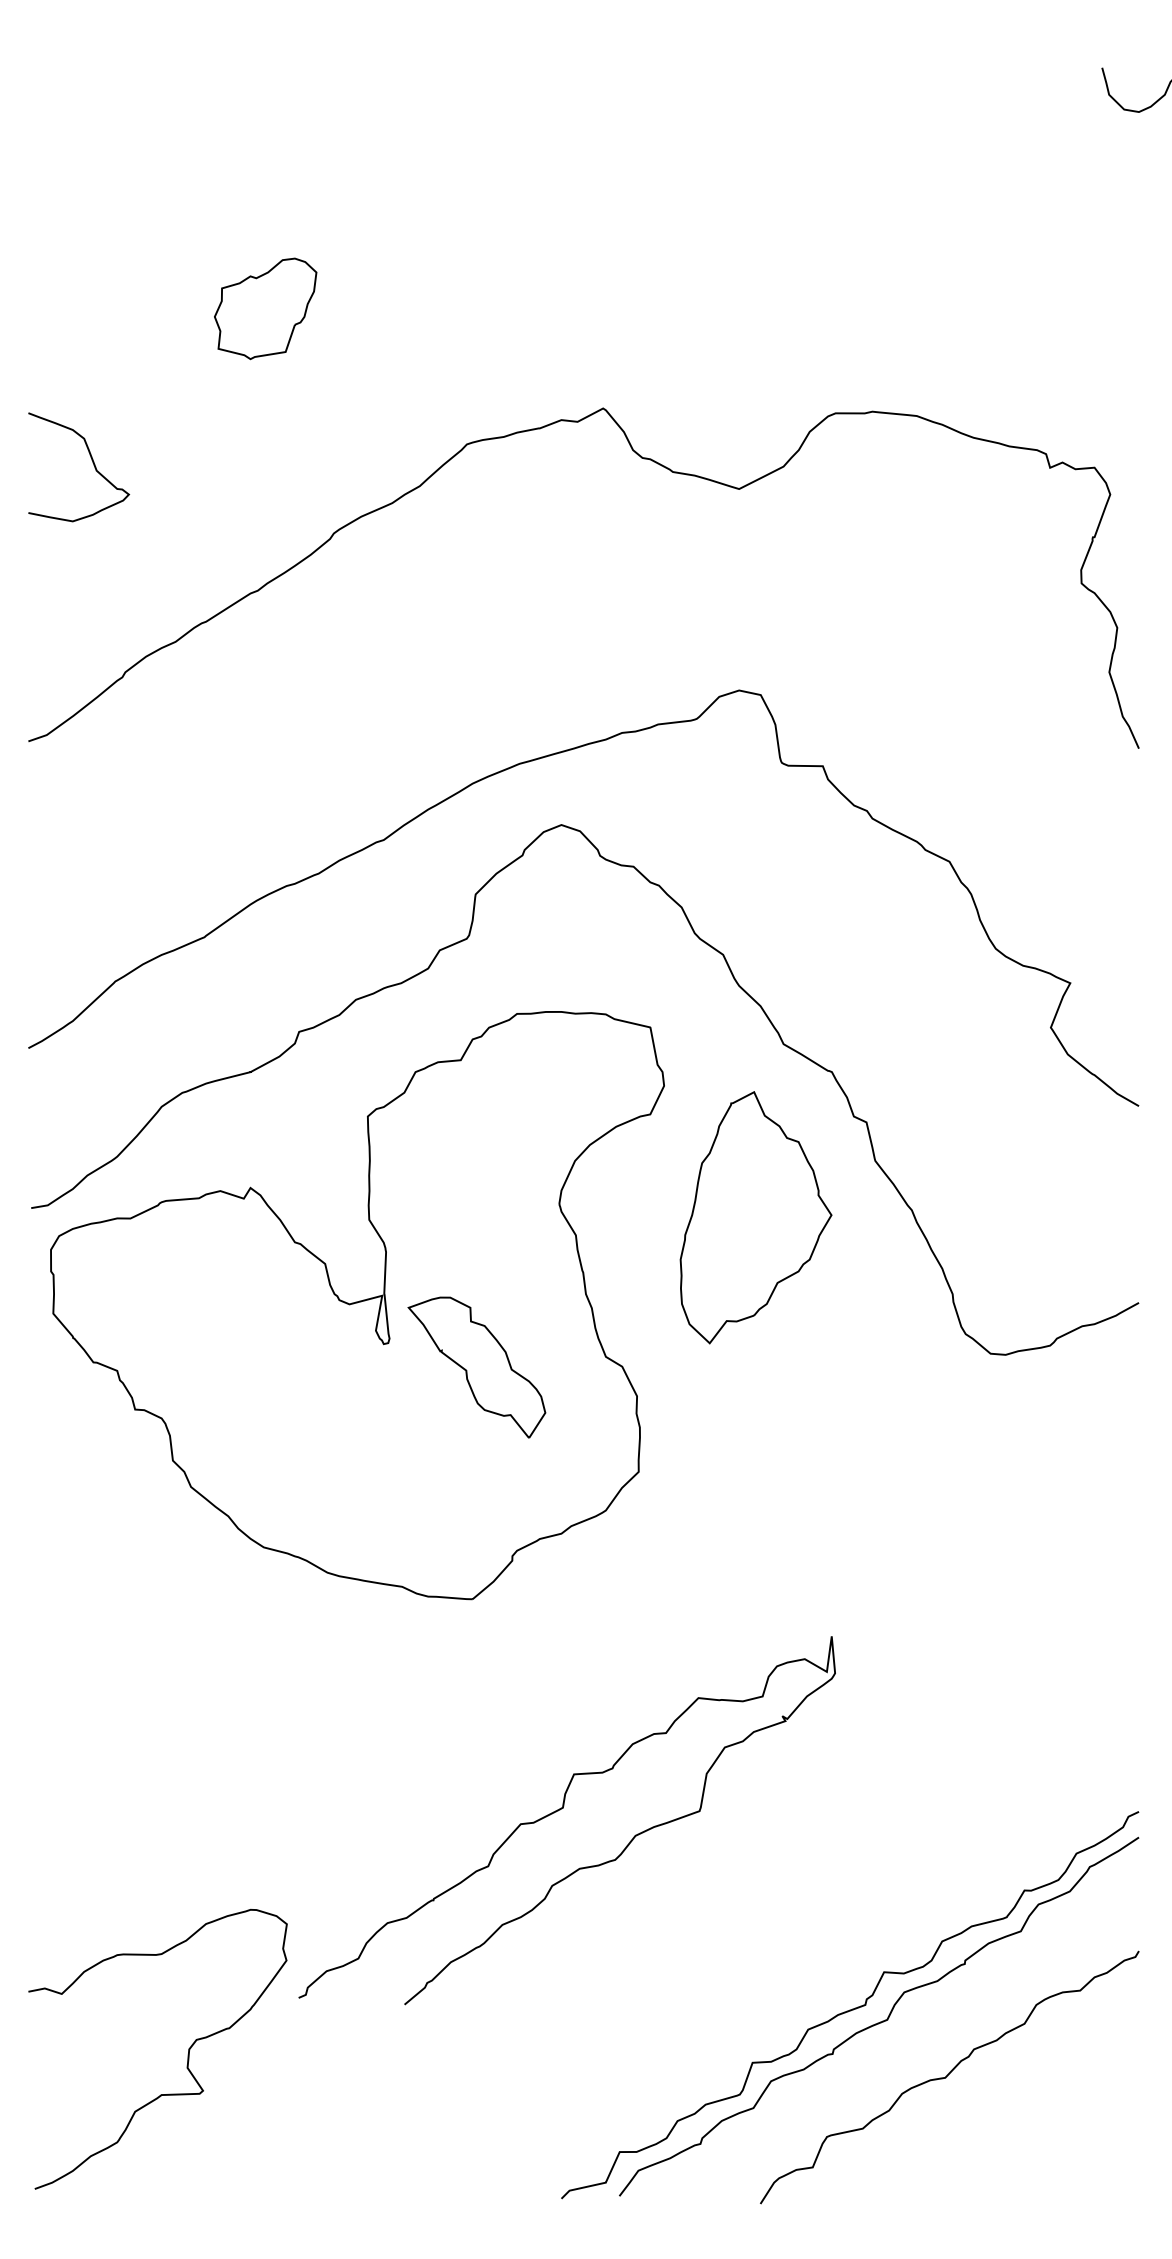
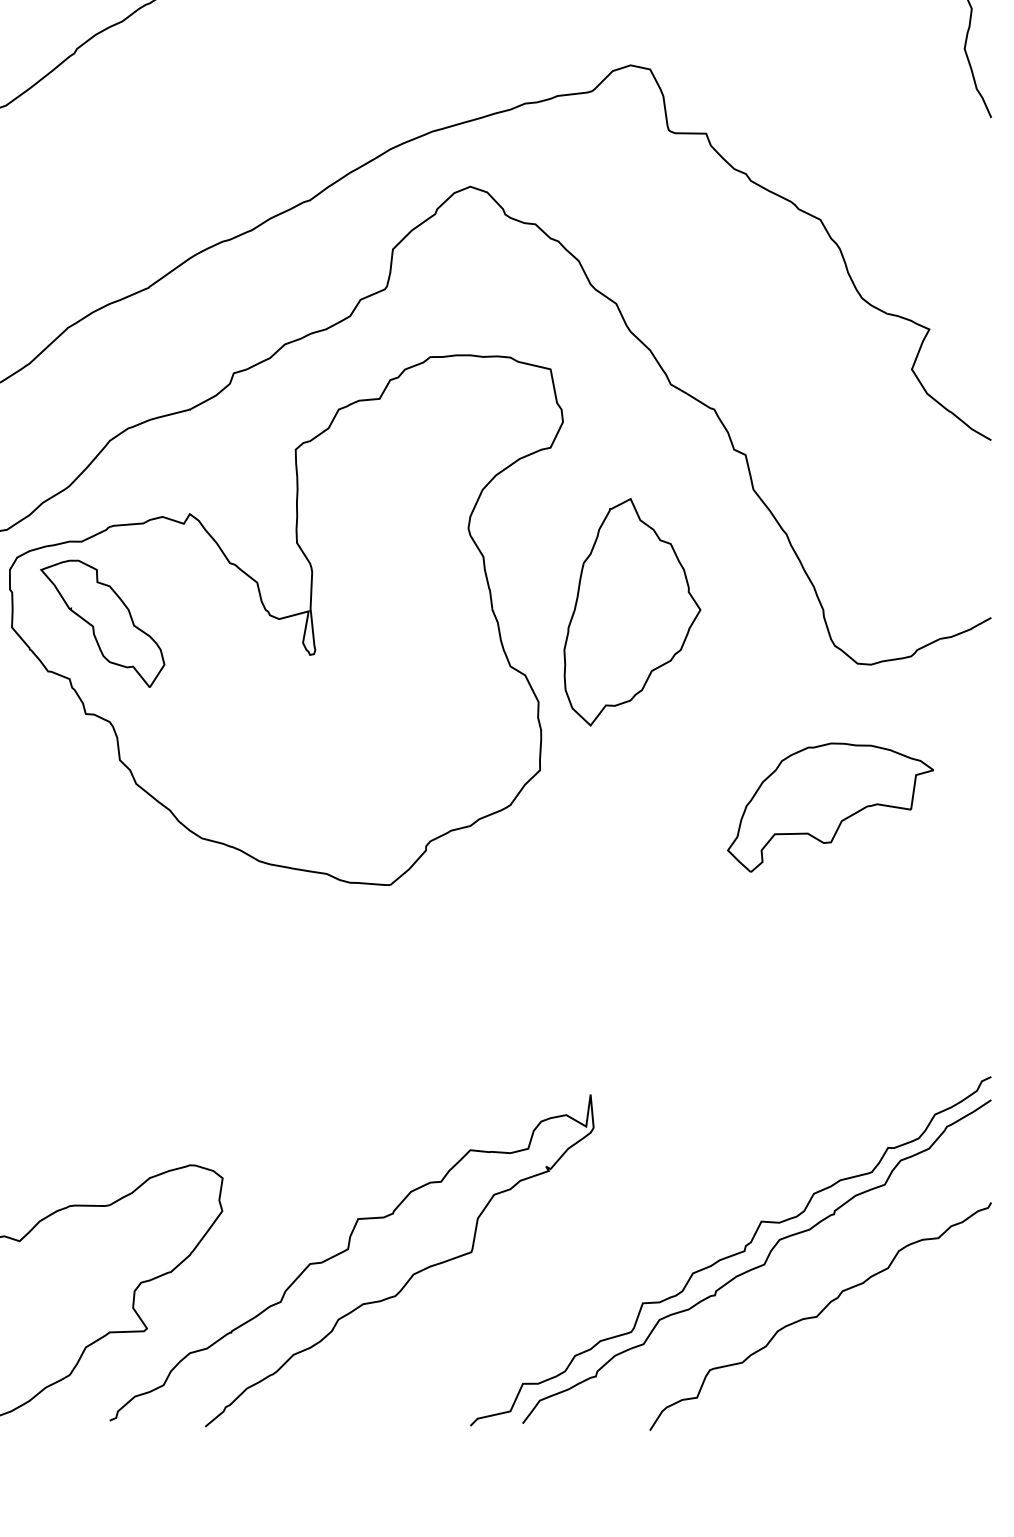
part: (755, 1217) -> (631, 612), moved
part: (476, 1367) -> (102, 623), moved
part: (960, 1513) -> (830, 807), added
curve: (560, 1810) -> (345, 1251), moved

